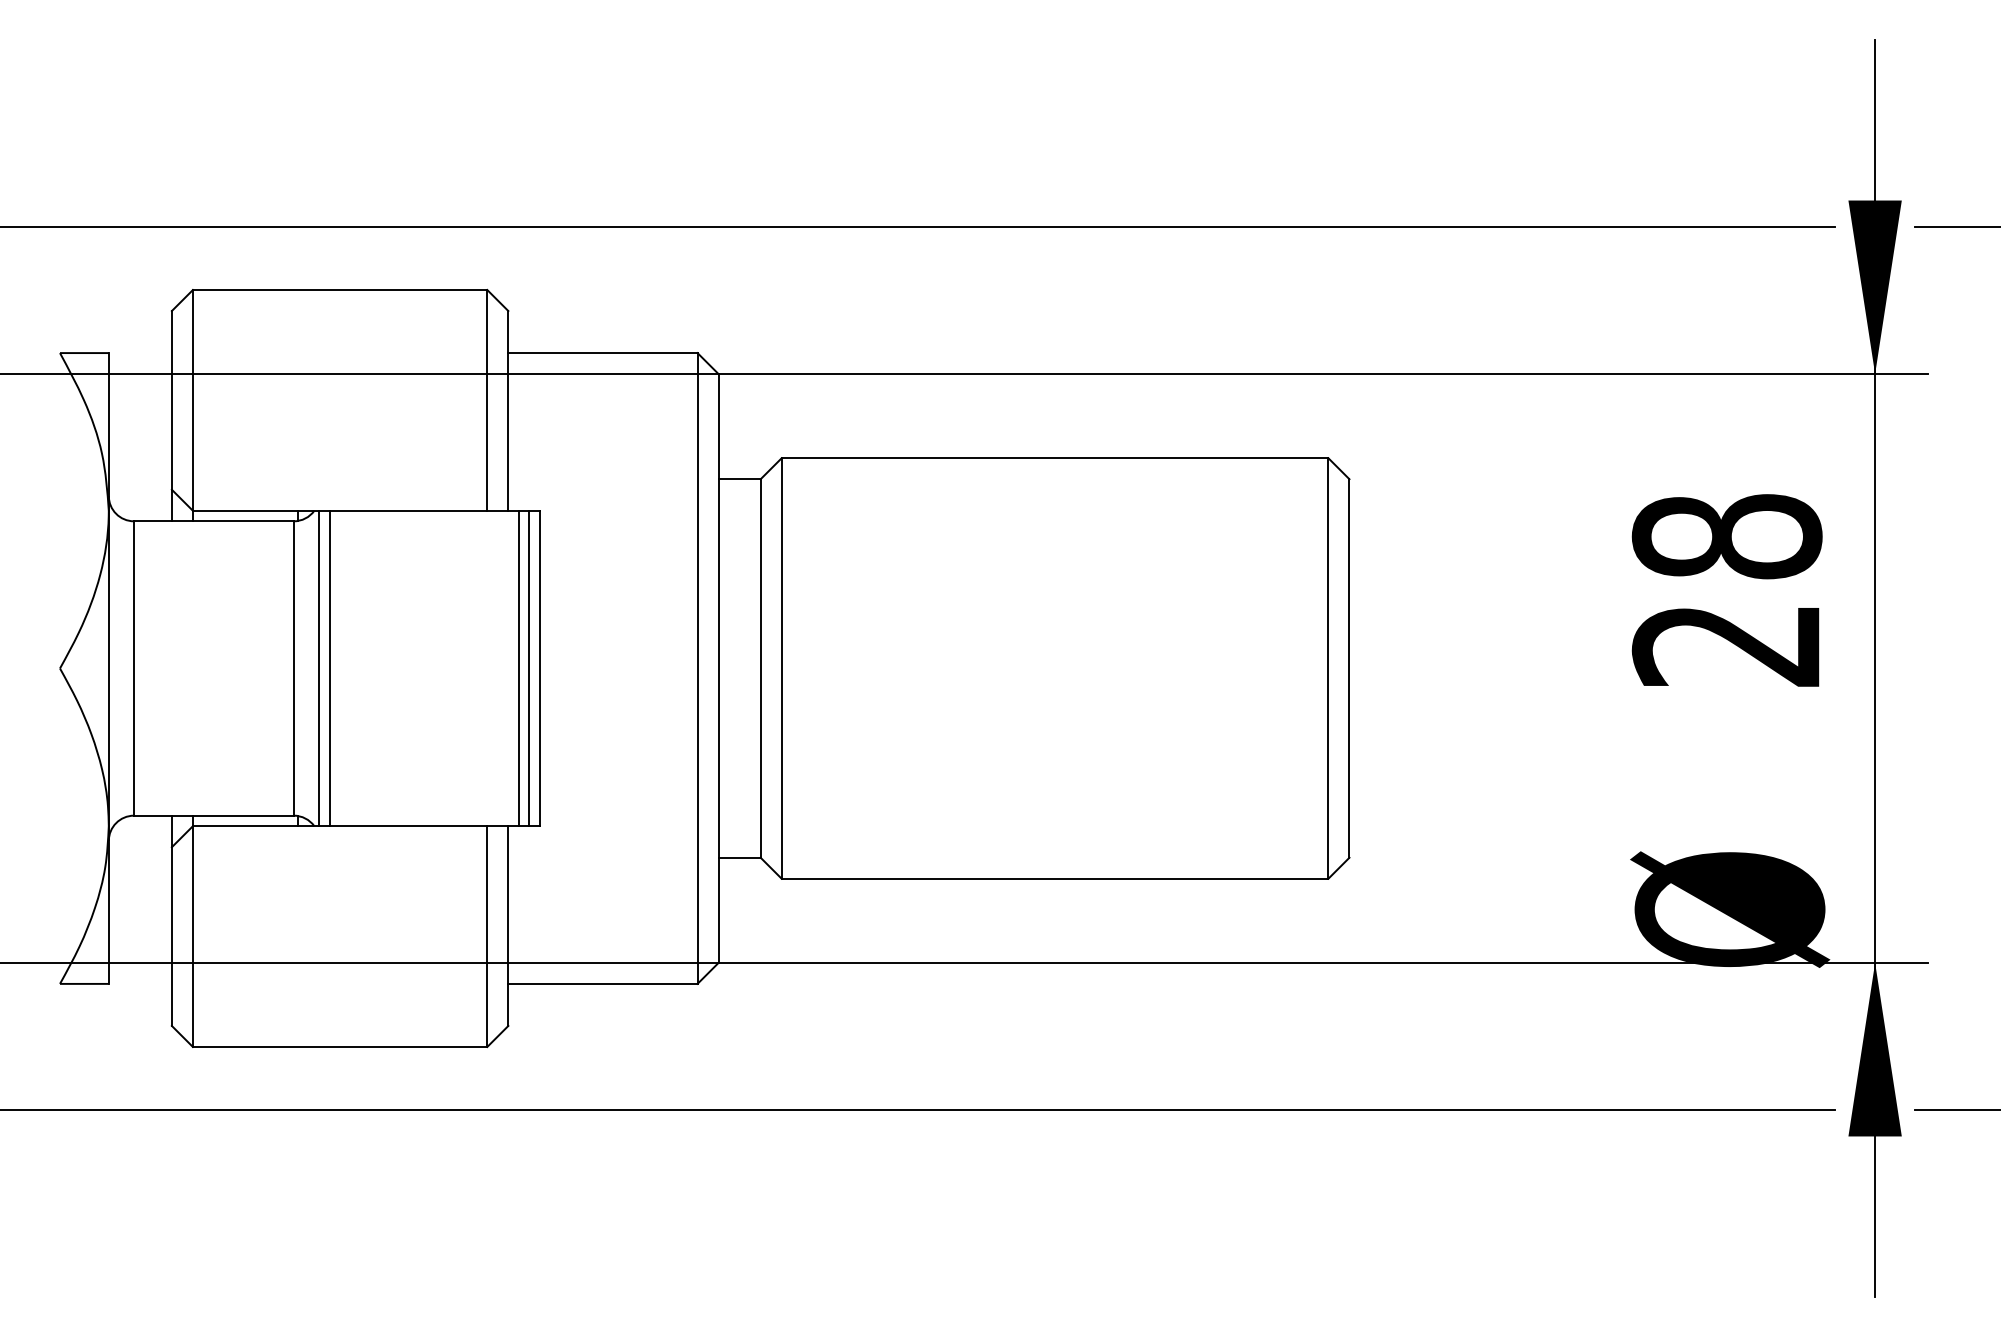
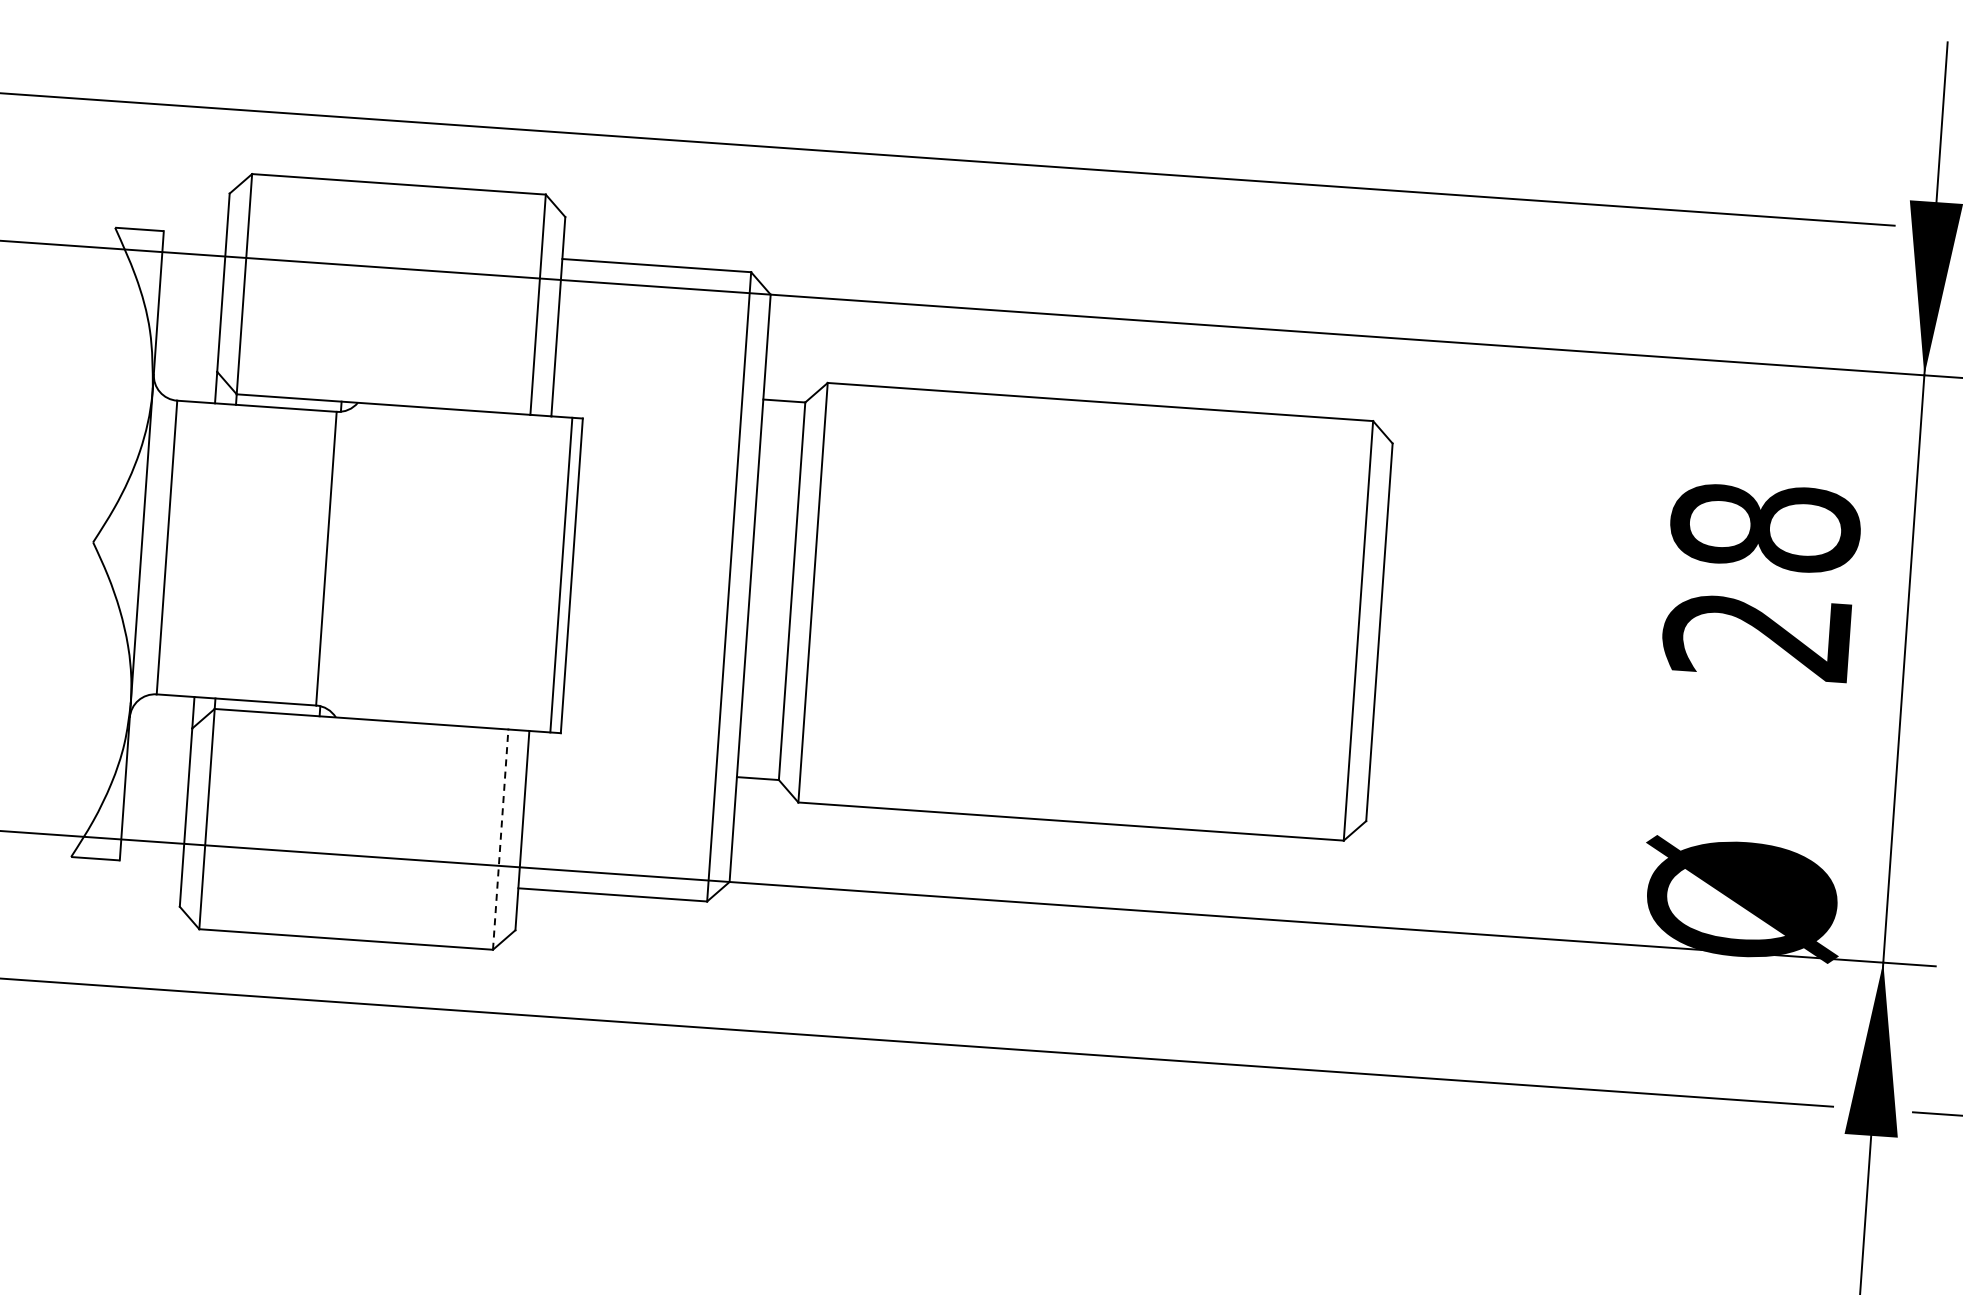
line: (319, 668) -> (351, 560), removed
line: (329, 668) -> (361, 561), removed
line: (518, 668) -> (550, 574), removed
line: (487, 936) -> (500, 839), solid -> dashed

